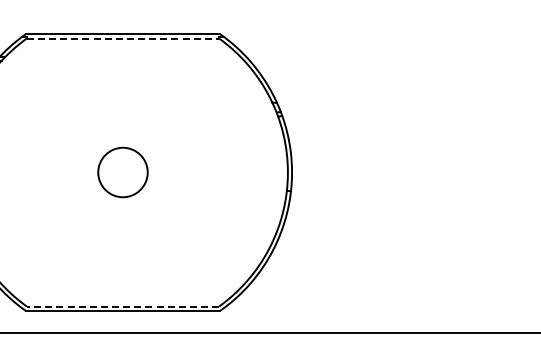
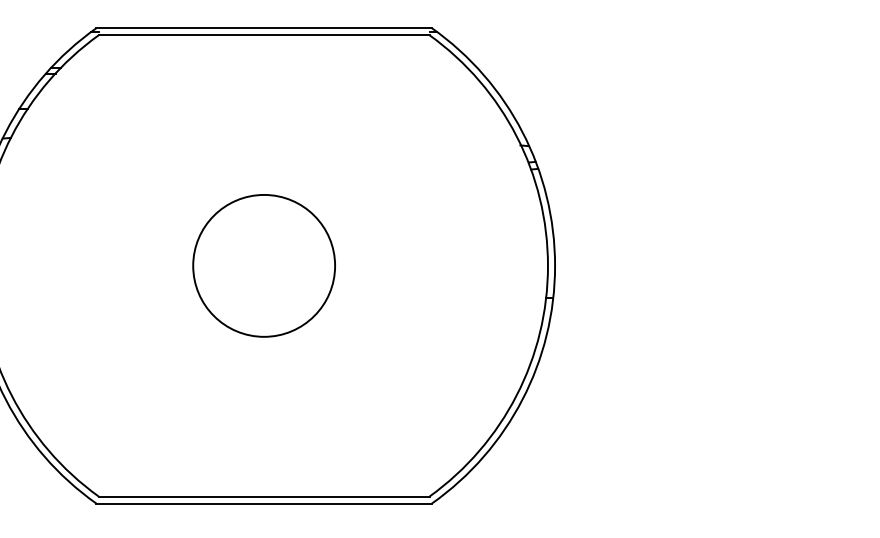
line: (123, 38) -> (265, 35), dashed -> solid
circle: (122, 172) -> (263, 265), size x1.67
line: (122, 306) -> (263, 496), dashed -> solid

